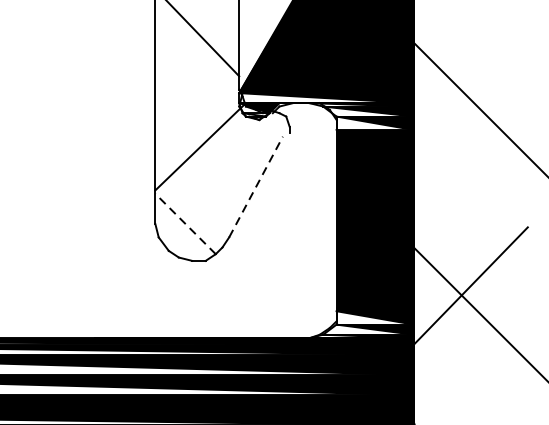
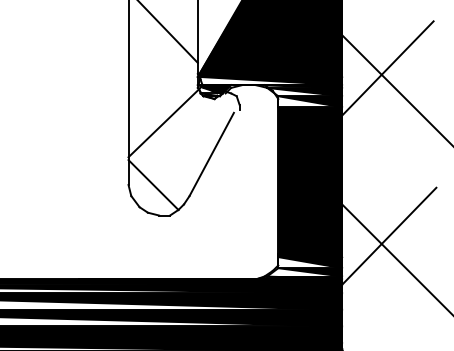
line: (468, 83) -> (387, 68), added
line: (255, 187) -> (211, 154), dashed -> solid
line: (185, 223) -> (153, 184), dashed -> solid

